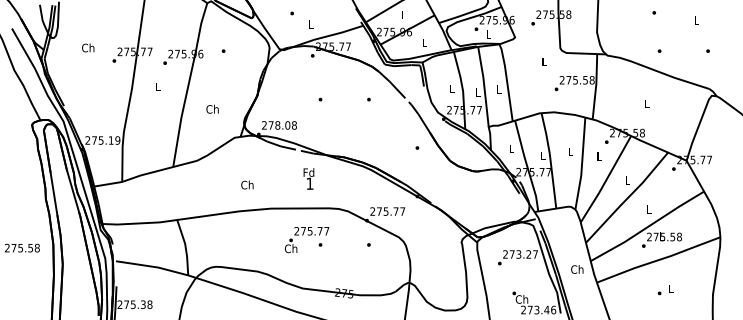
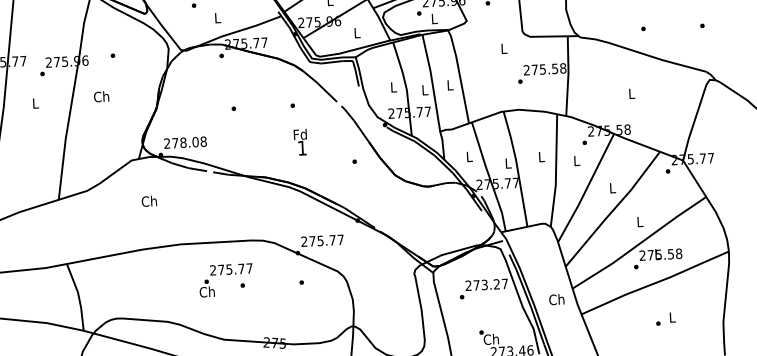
text: (212, 108) -> (101, 95), moved
text: (308, 178) -> (300, 141), moved
text: (247, 184) -> (149, 200), moved

